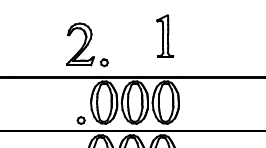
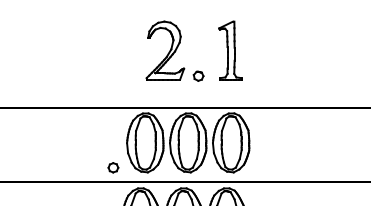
part: (87, 44) -> (175, 50), moved

